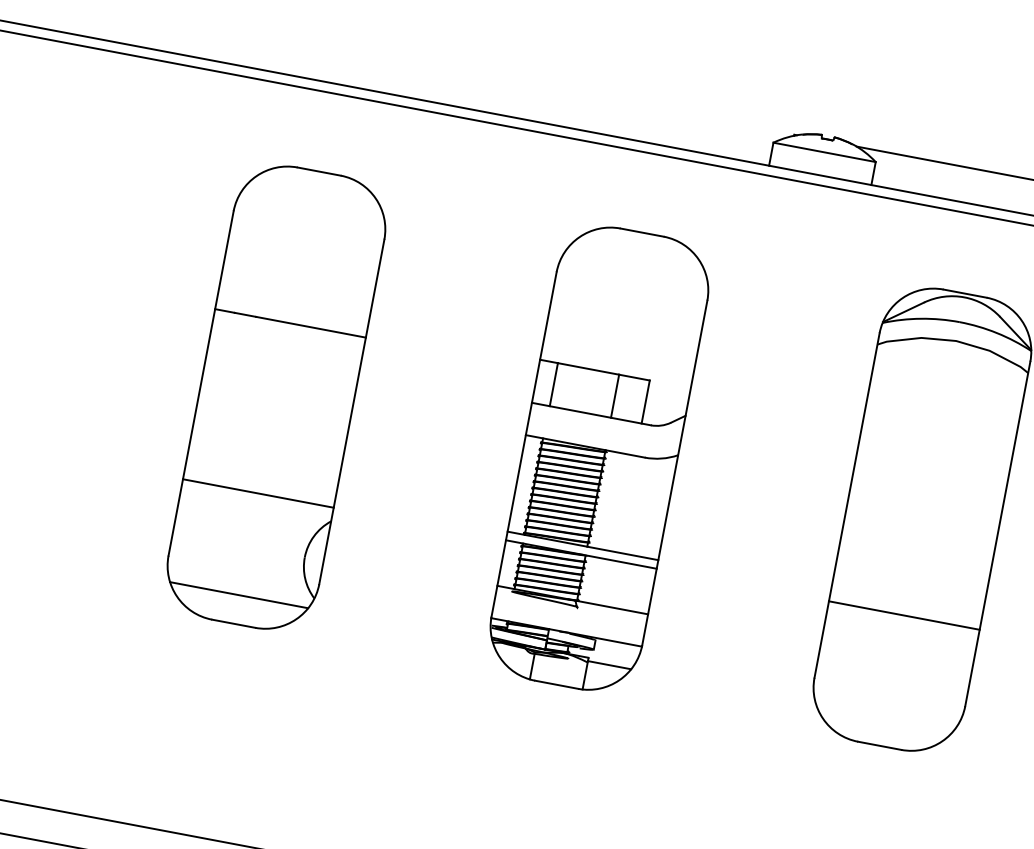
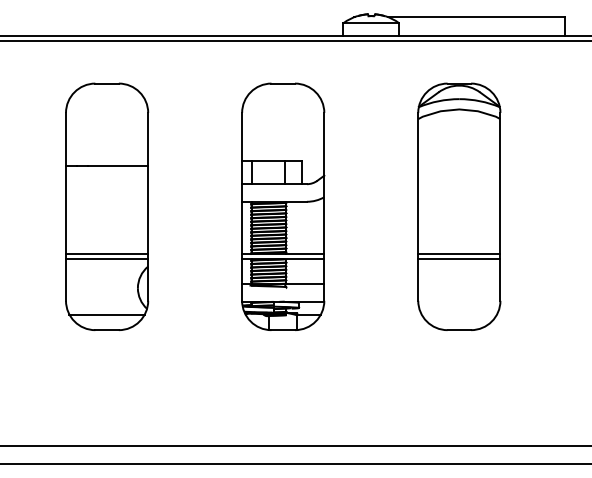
line: (260, 485) -> (107, 254), added
line: (906, 607) -> (459, 254), added

